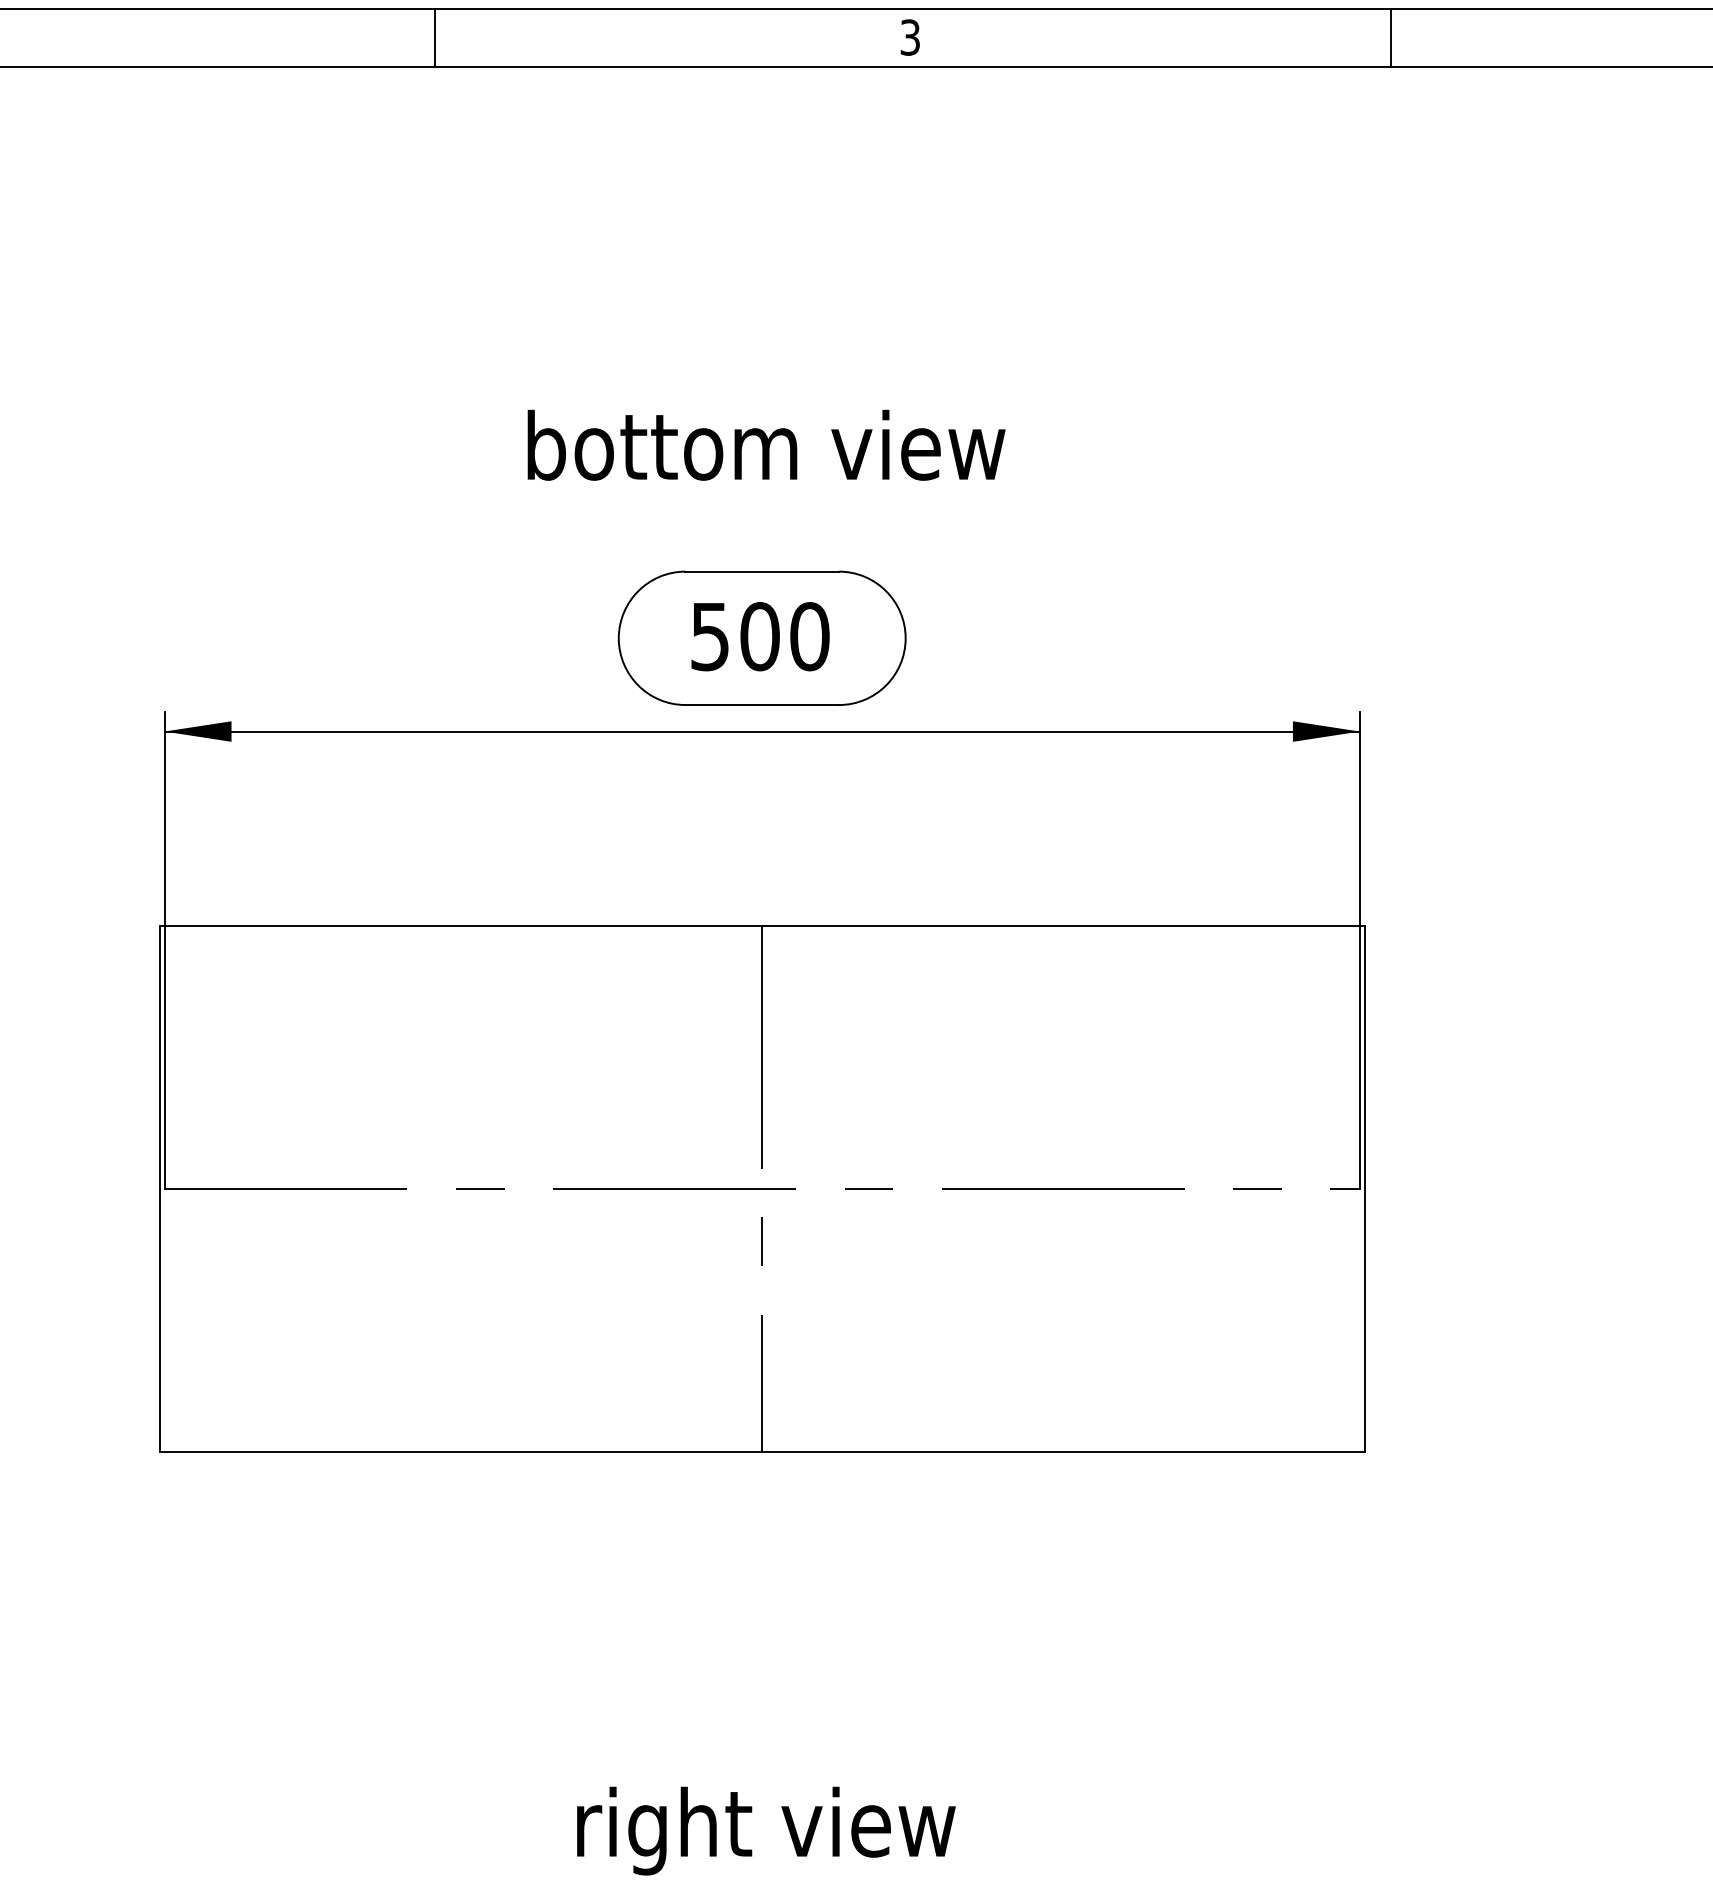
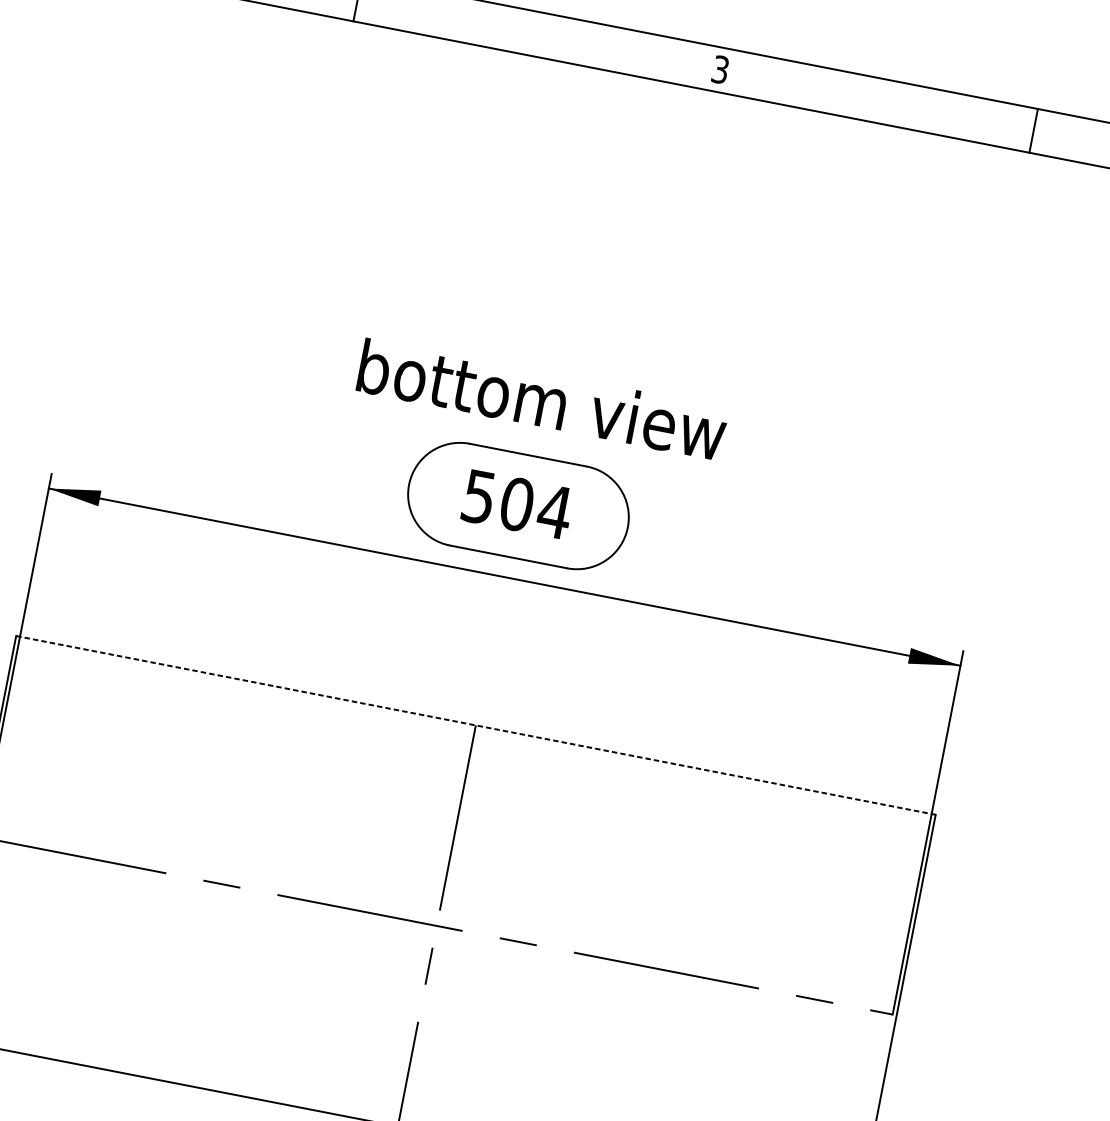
line: (1390, 37) -> (1033, 130), moved
text: (766, 444) -> (542, 399), moved
text: (809, 636) -> (554, 511), 500 -> 504
line: (762, 925) -> (476, 725), solid -> dashed

